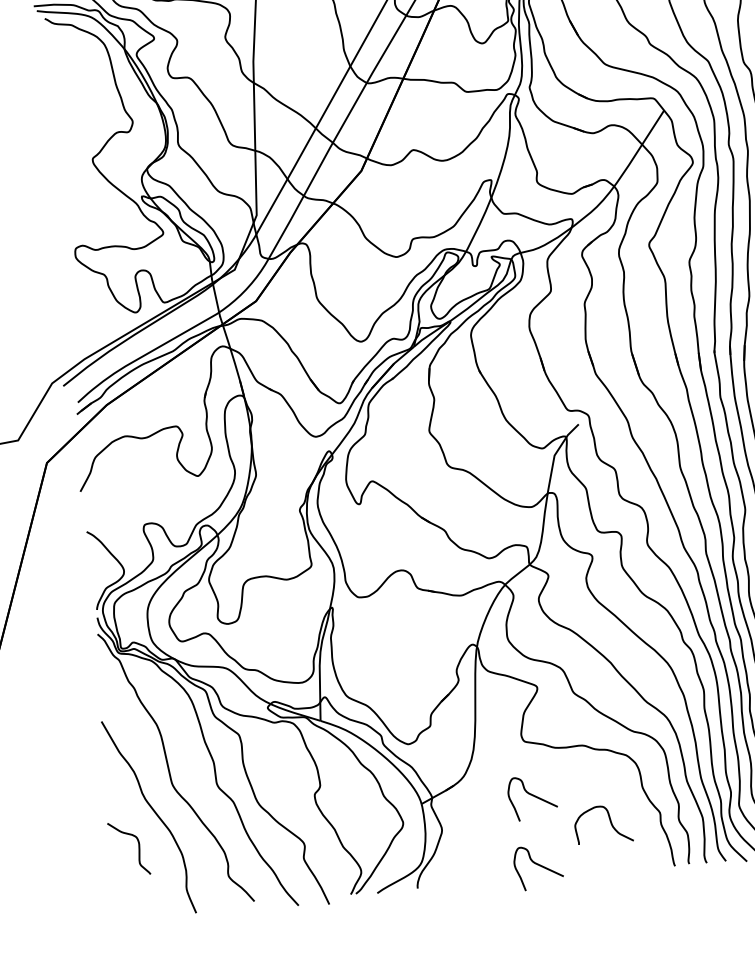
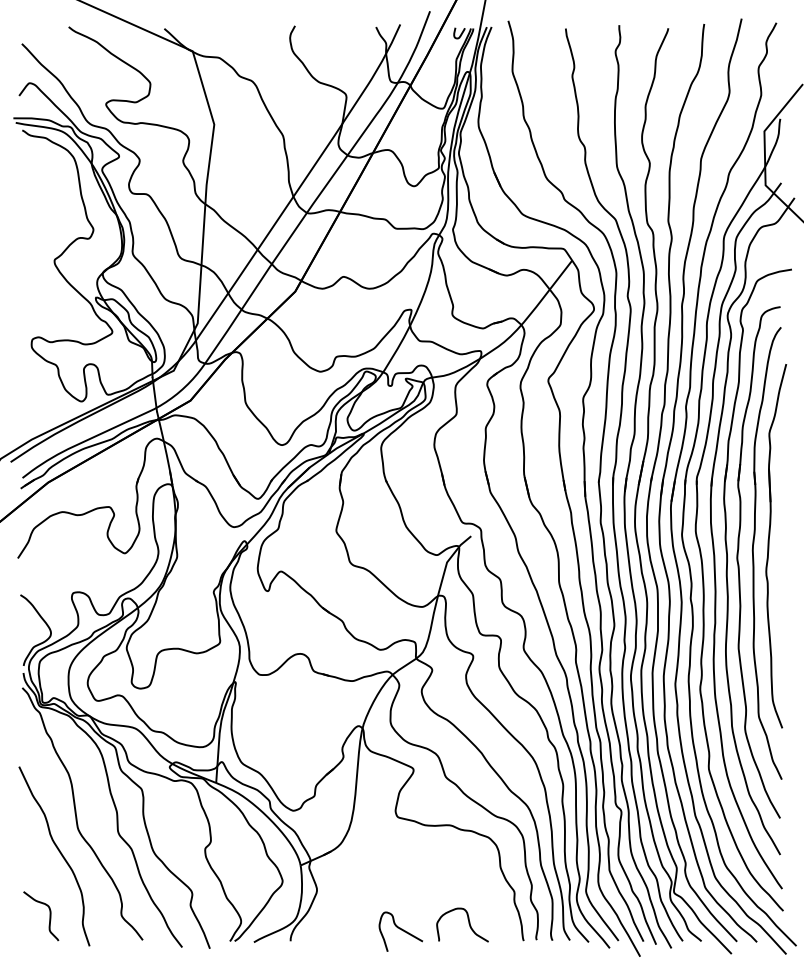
curve: (533, 796) -> (401, 867), removed
curve: (609, 822) -> (468, 923), moved
curve: (138, 848) -> (49, 916), moved

